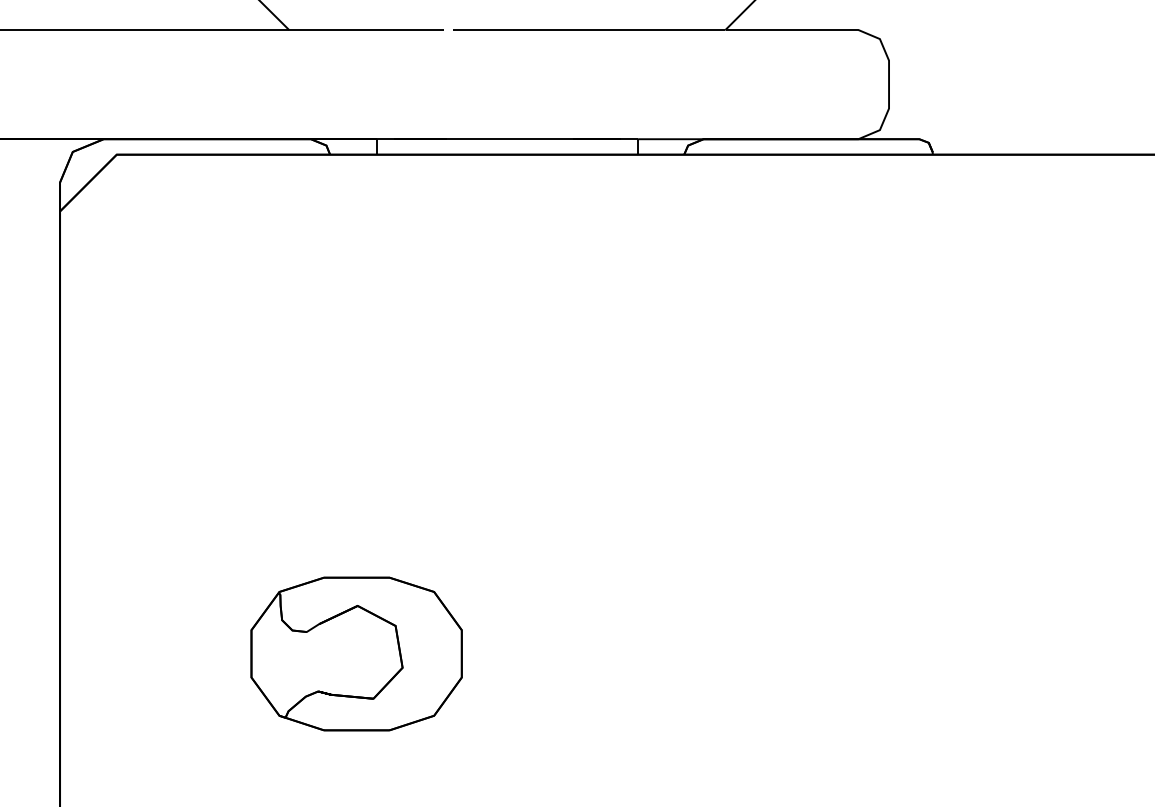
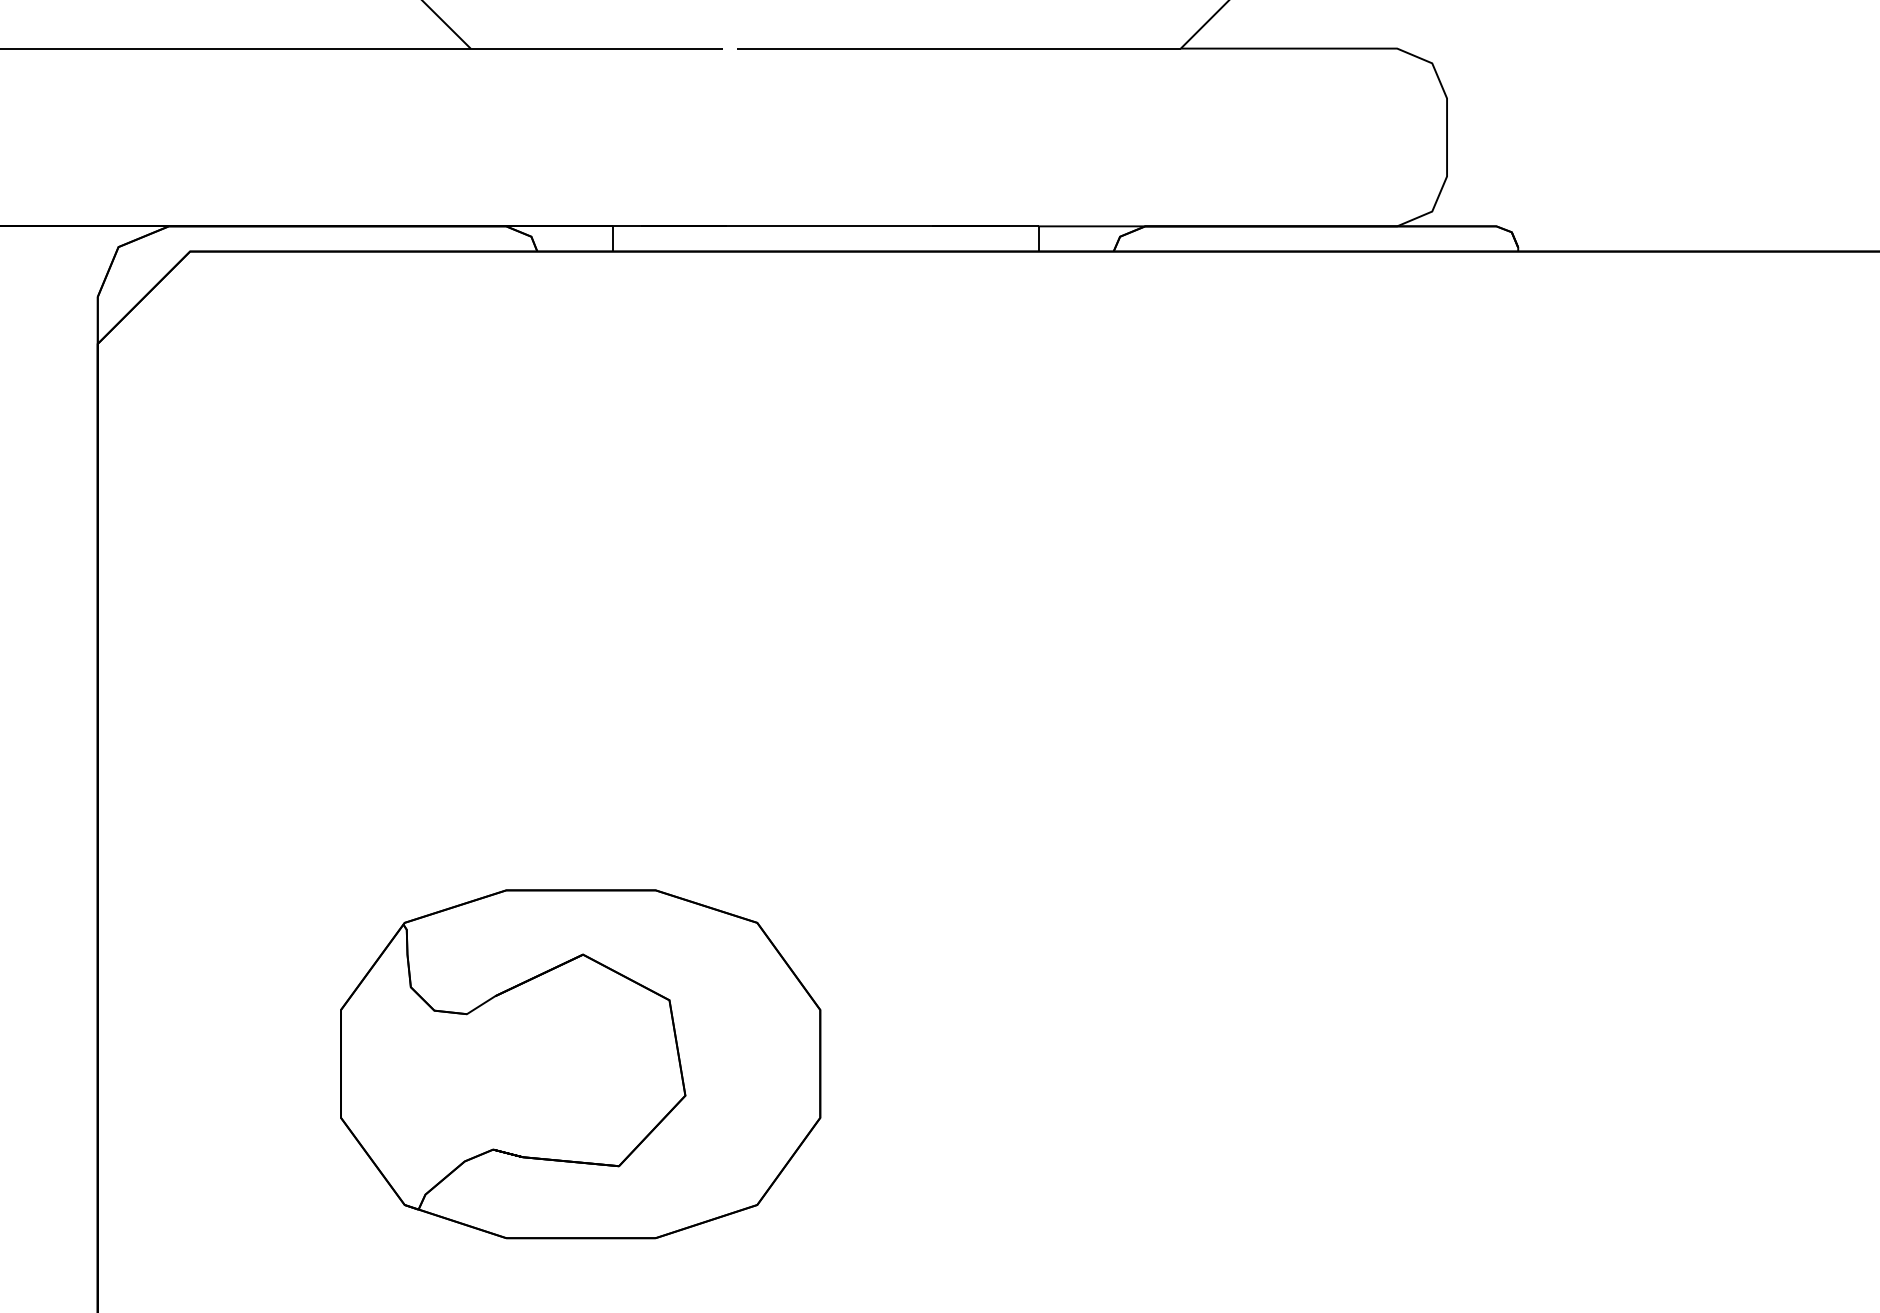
part: (356, 653) -> (580, 1063), size x1.4

